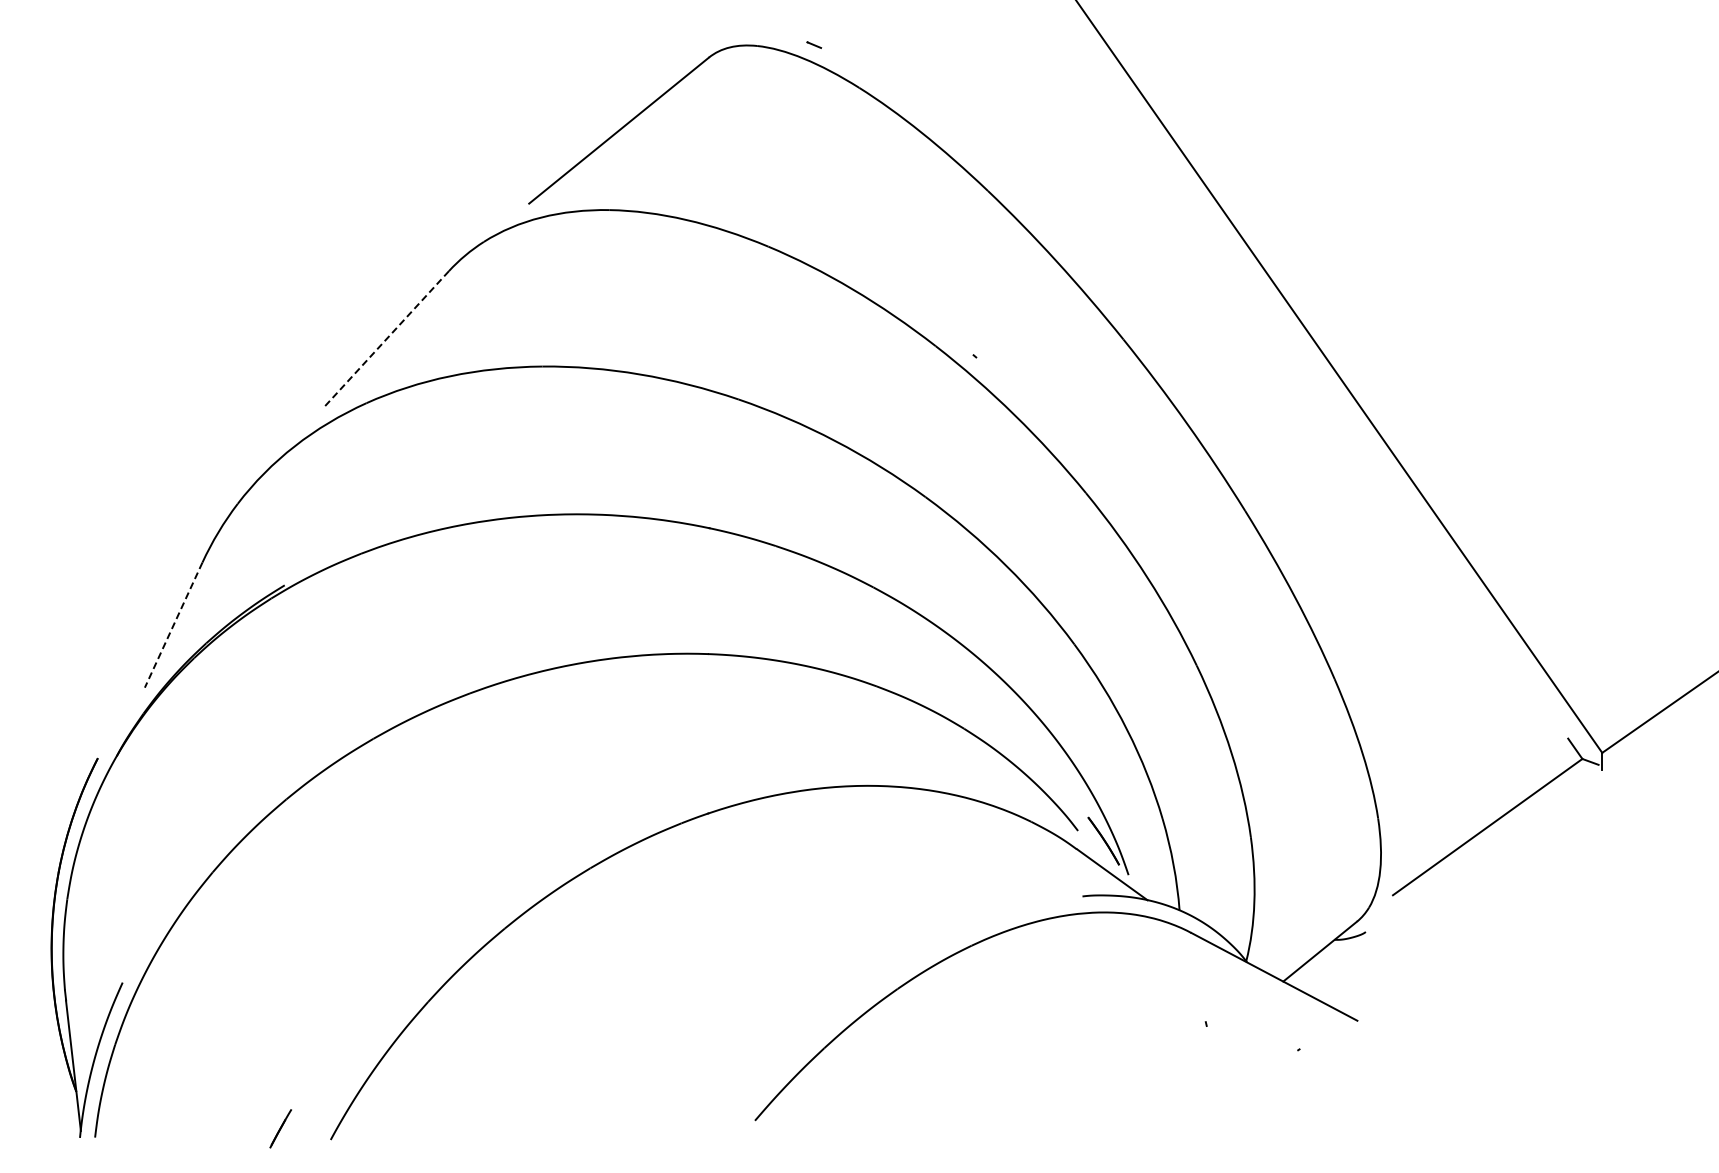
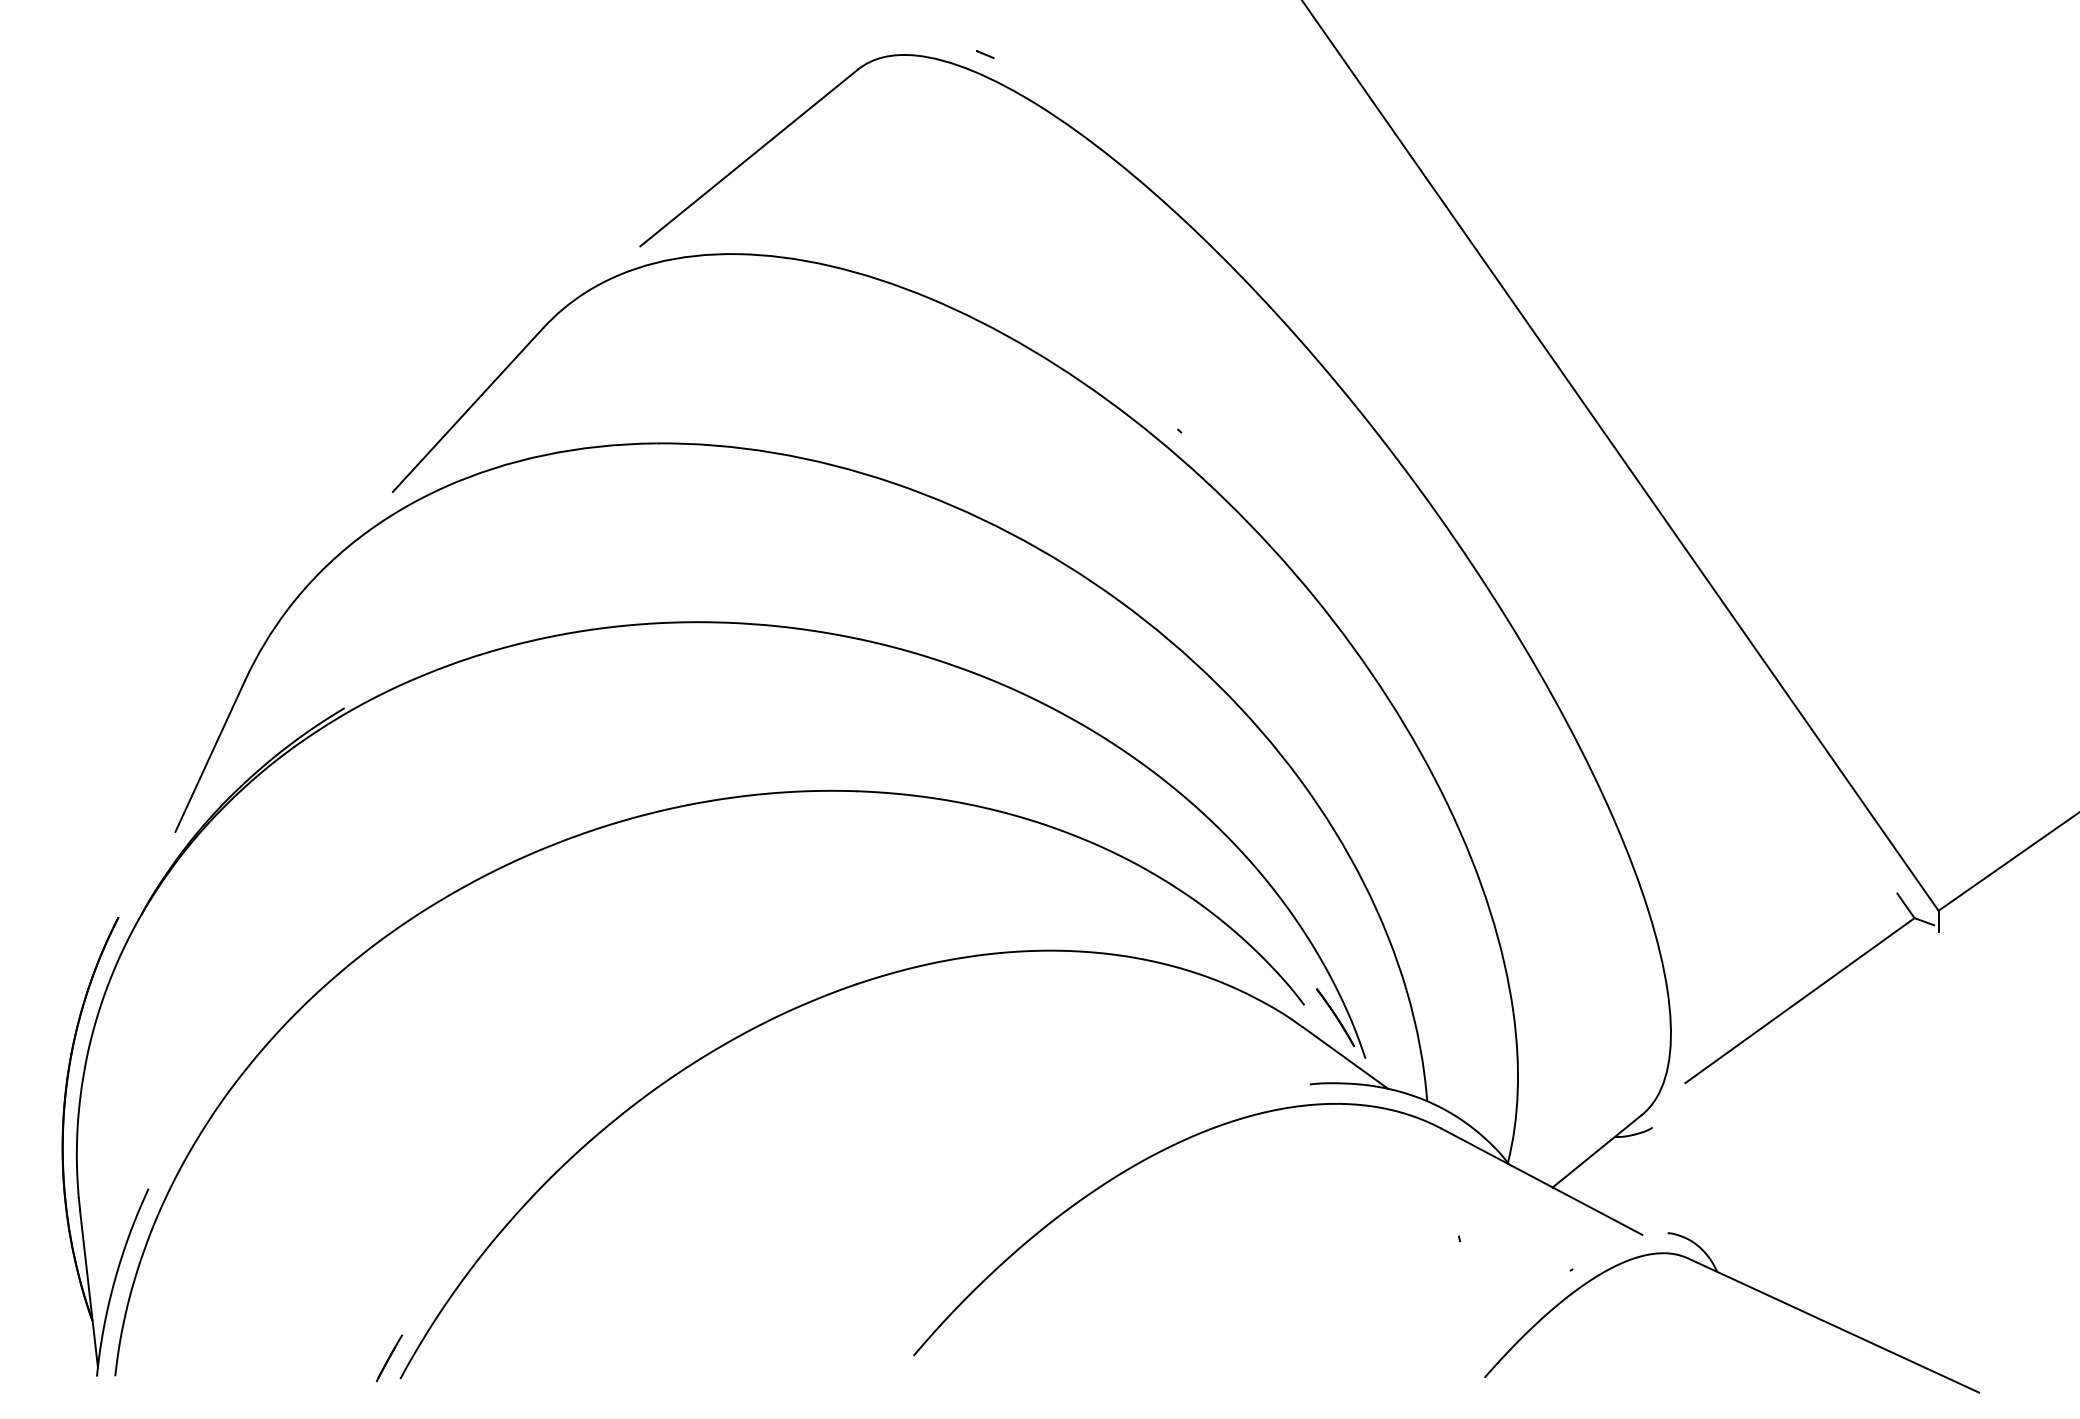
line: (386, 338) -> (467, 409), dashed -> solid
line: (173, 625) -> (210, 756), dashed -> solid
part: (1440, 1062) -> (1742, 1285), added
line: (280, 1128) -> (389, 1357), moved

